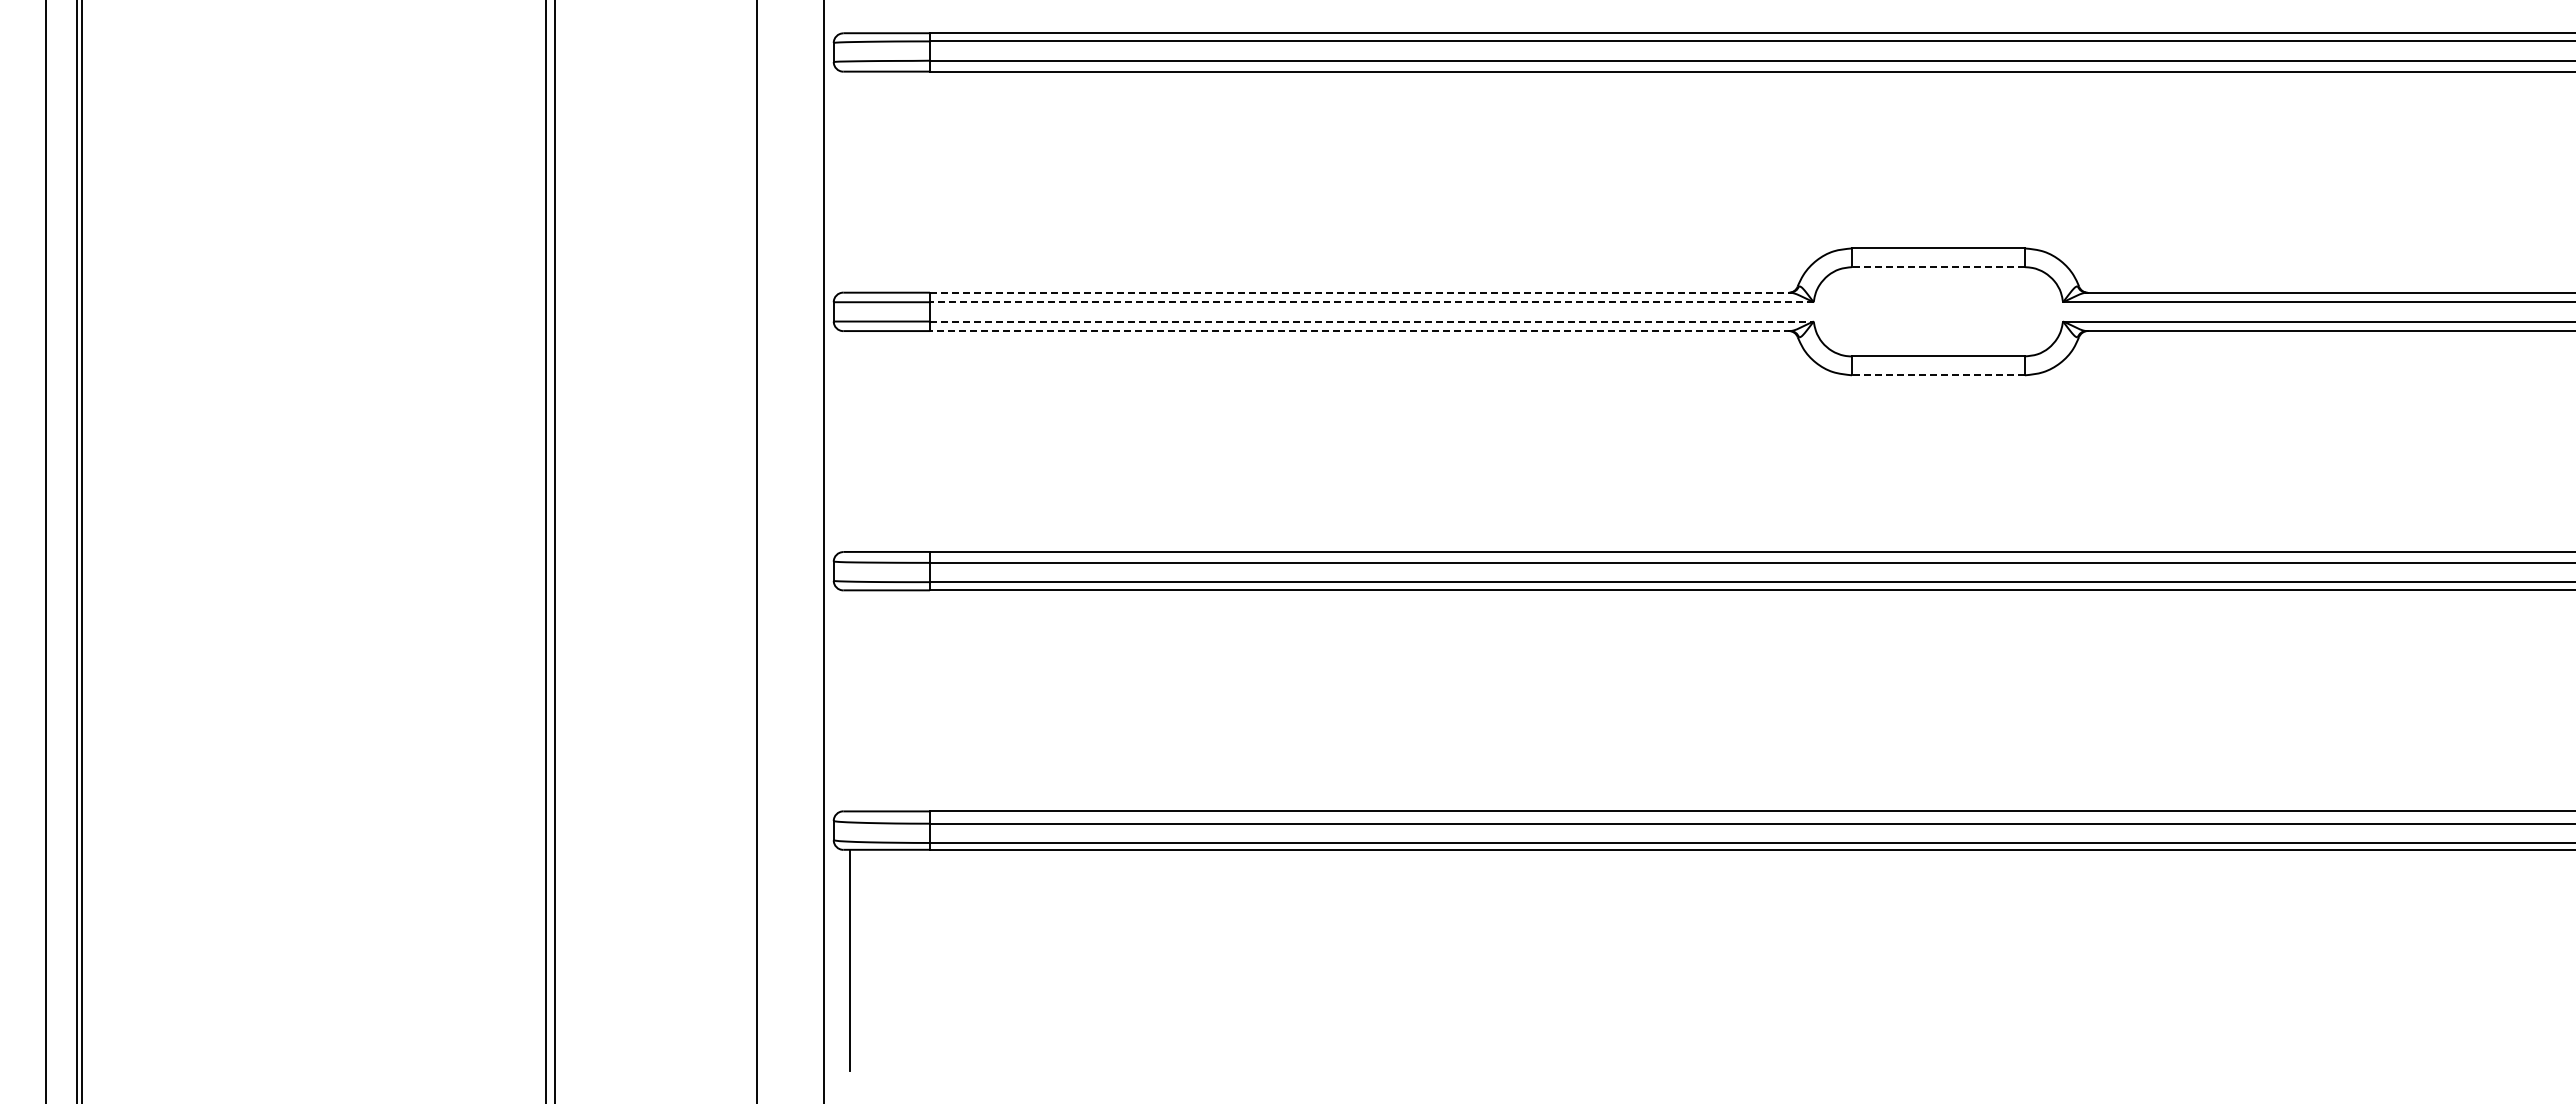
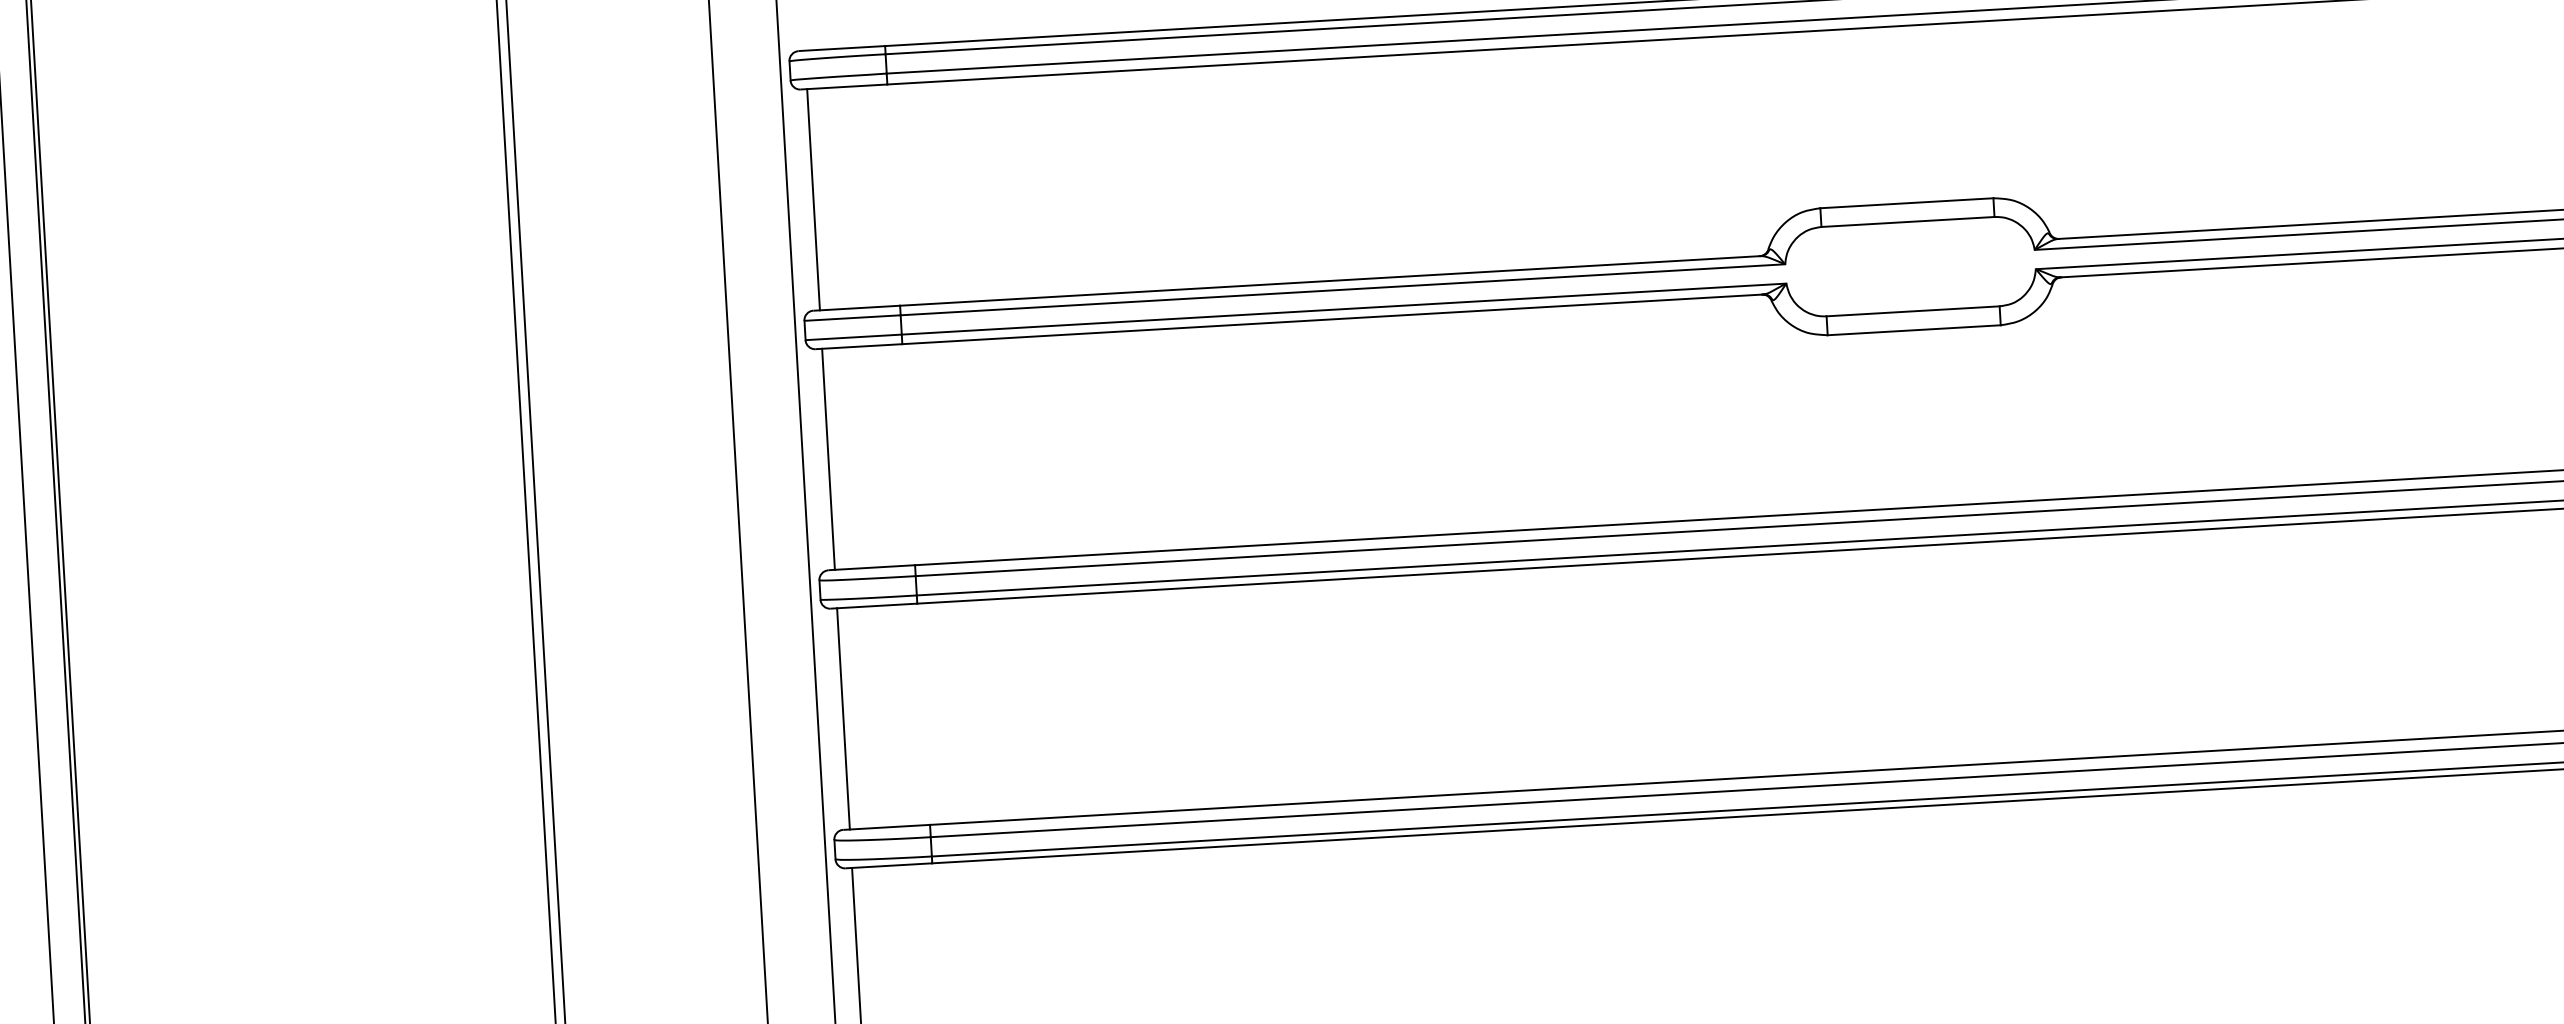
line: (849, 181) -> (813, 199), added
line: (1937, 267) -> (1907, 222), dashed -> solid
line: (1360, 292) -> (1331, 280), dashed -> solid
line: (1371, 302) -> (1342, 290), dashed -> solid
line: (1371, 321) -> (1343, 309), dashed -> solid
line: (1359, 331) -> (1332, 319), dashed -> solid
line: (1937, 375) -> (1913, 330), dashed -> solid
line: (849, 441) -> (828, 459), added
line: (849, 700) -> (843, 718), added

